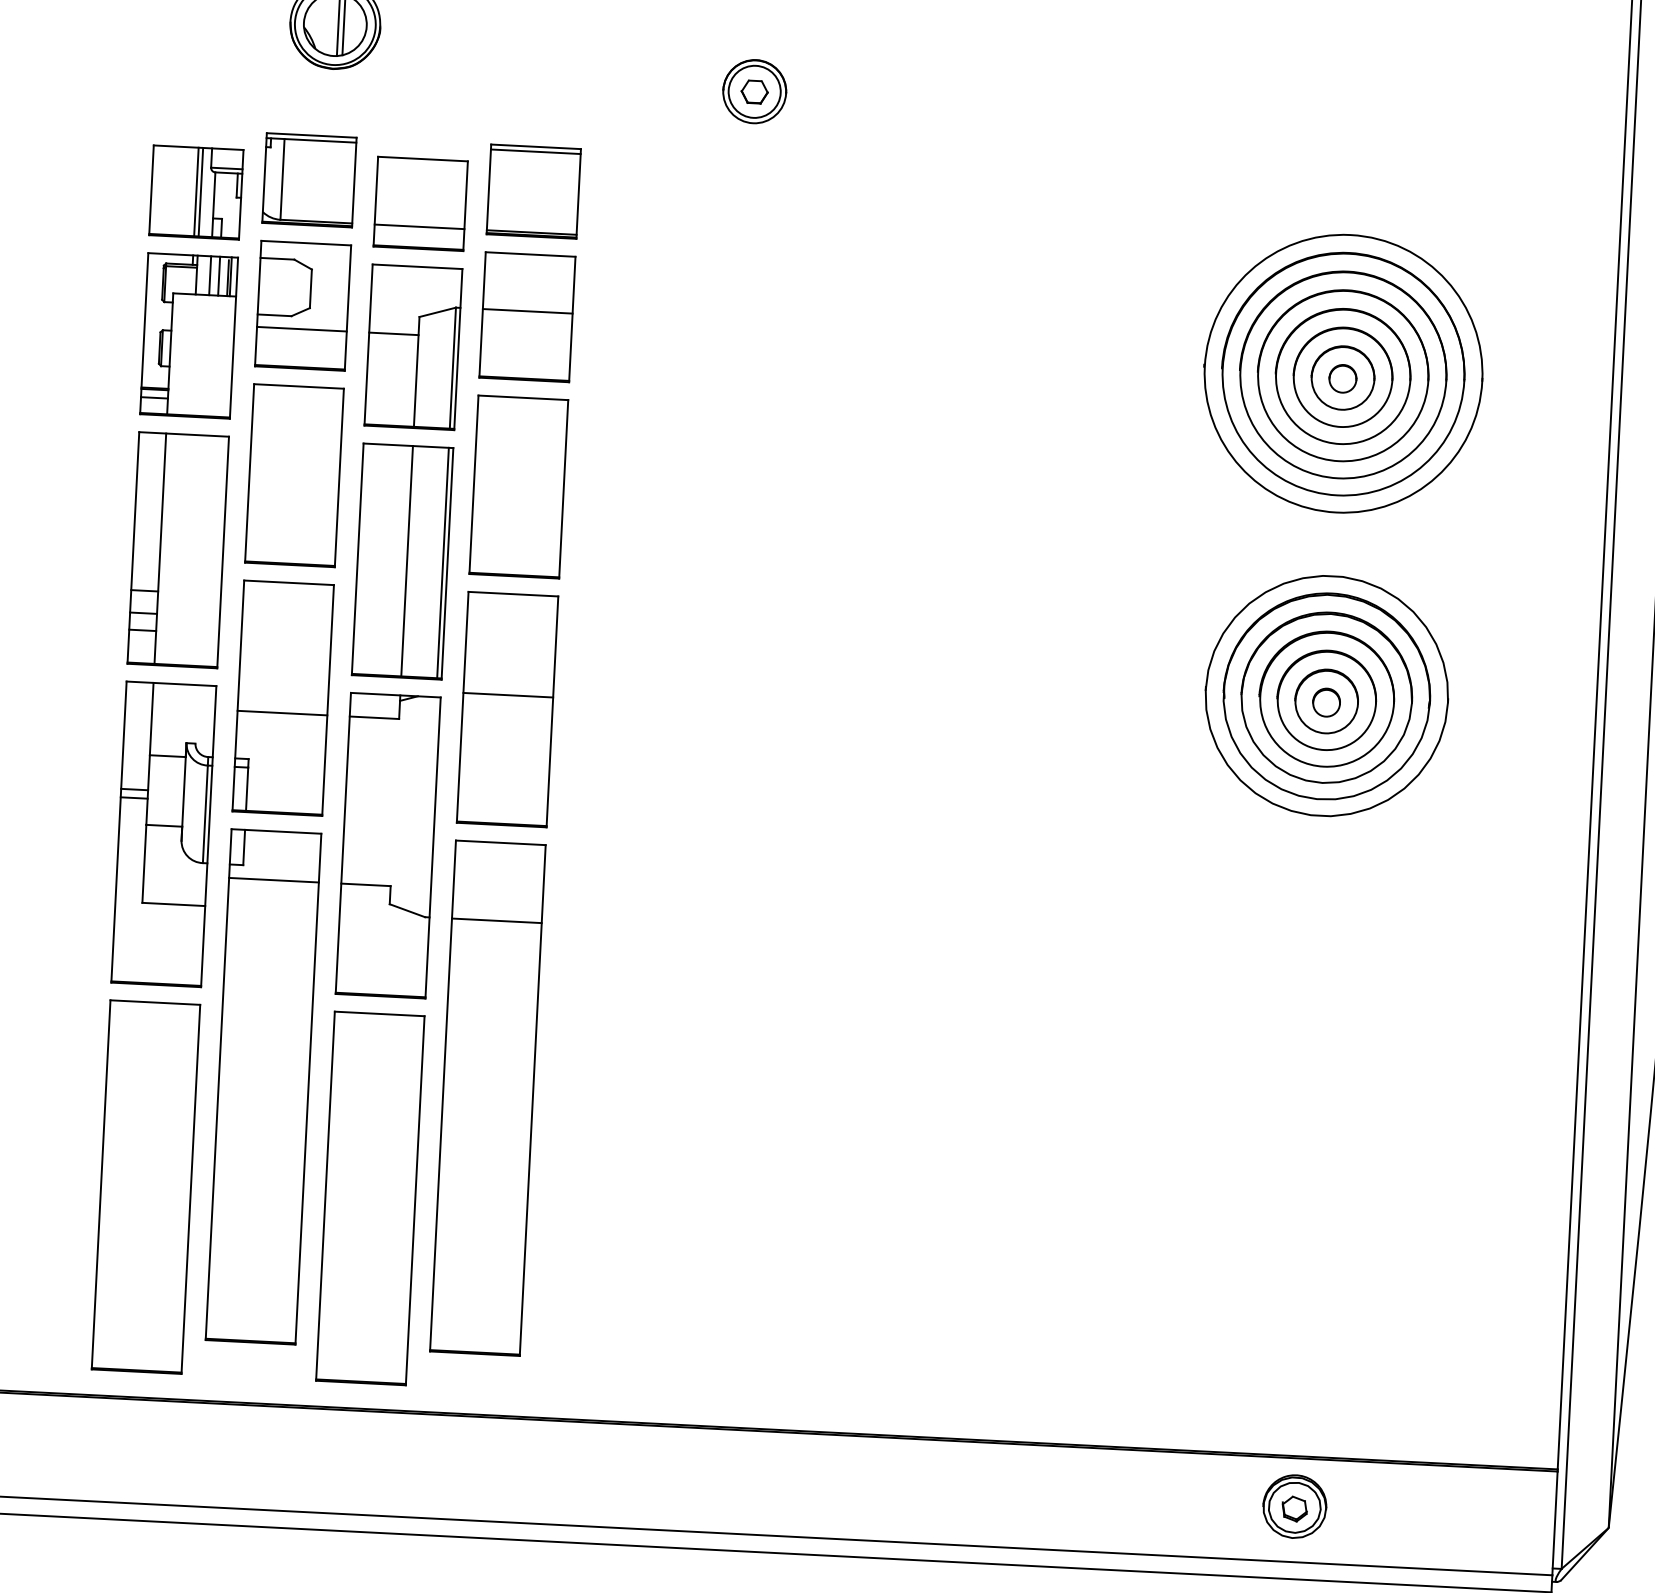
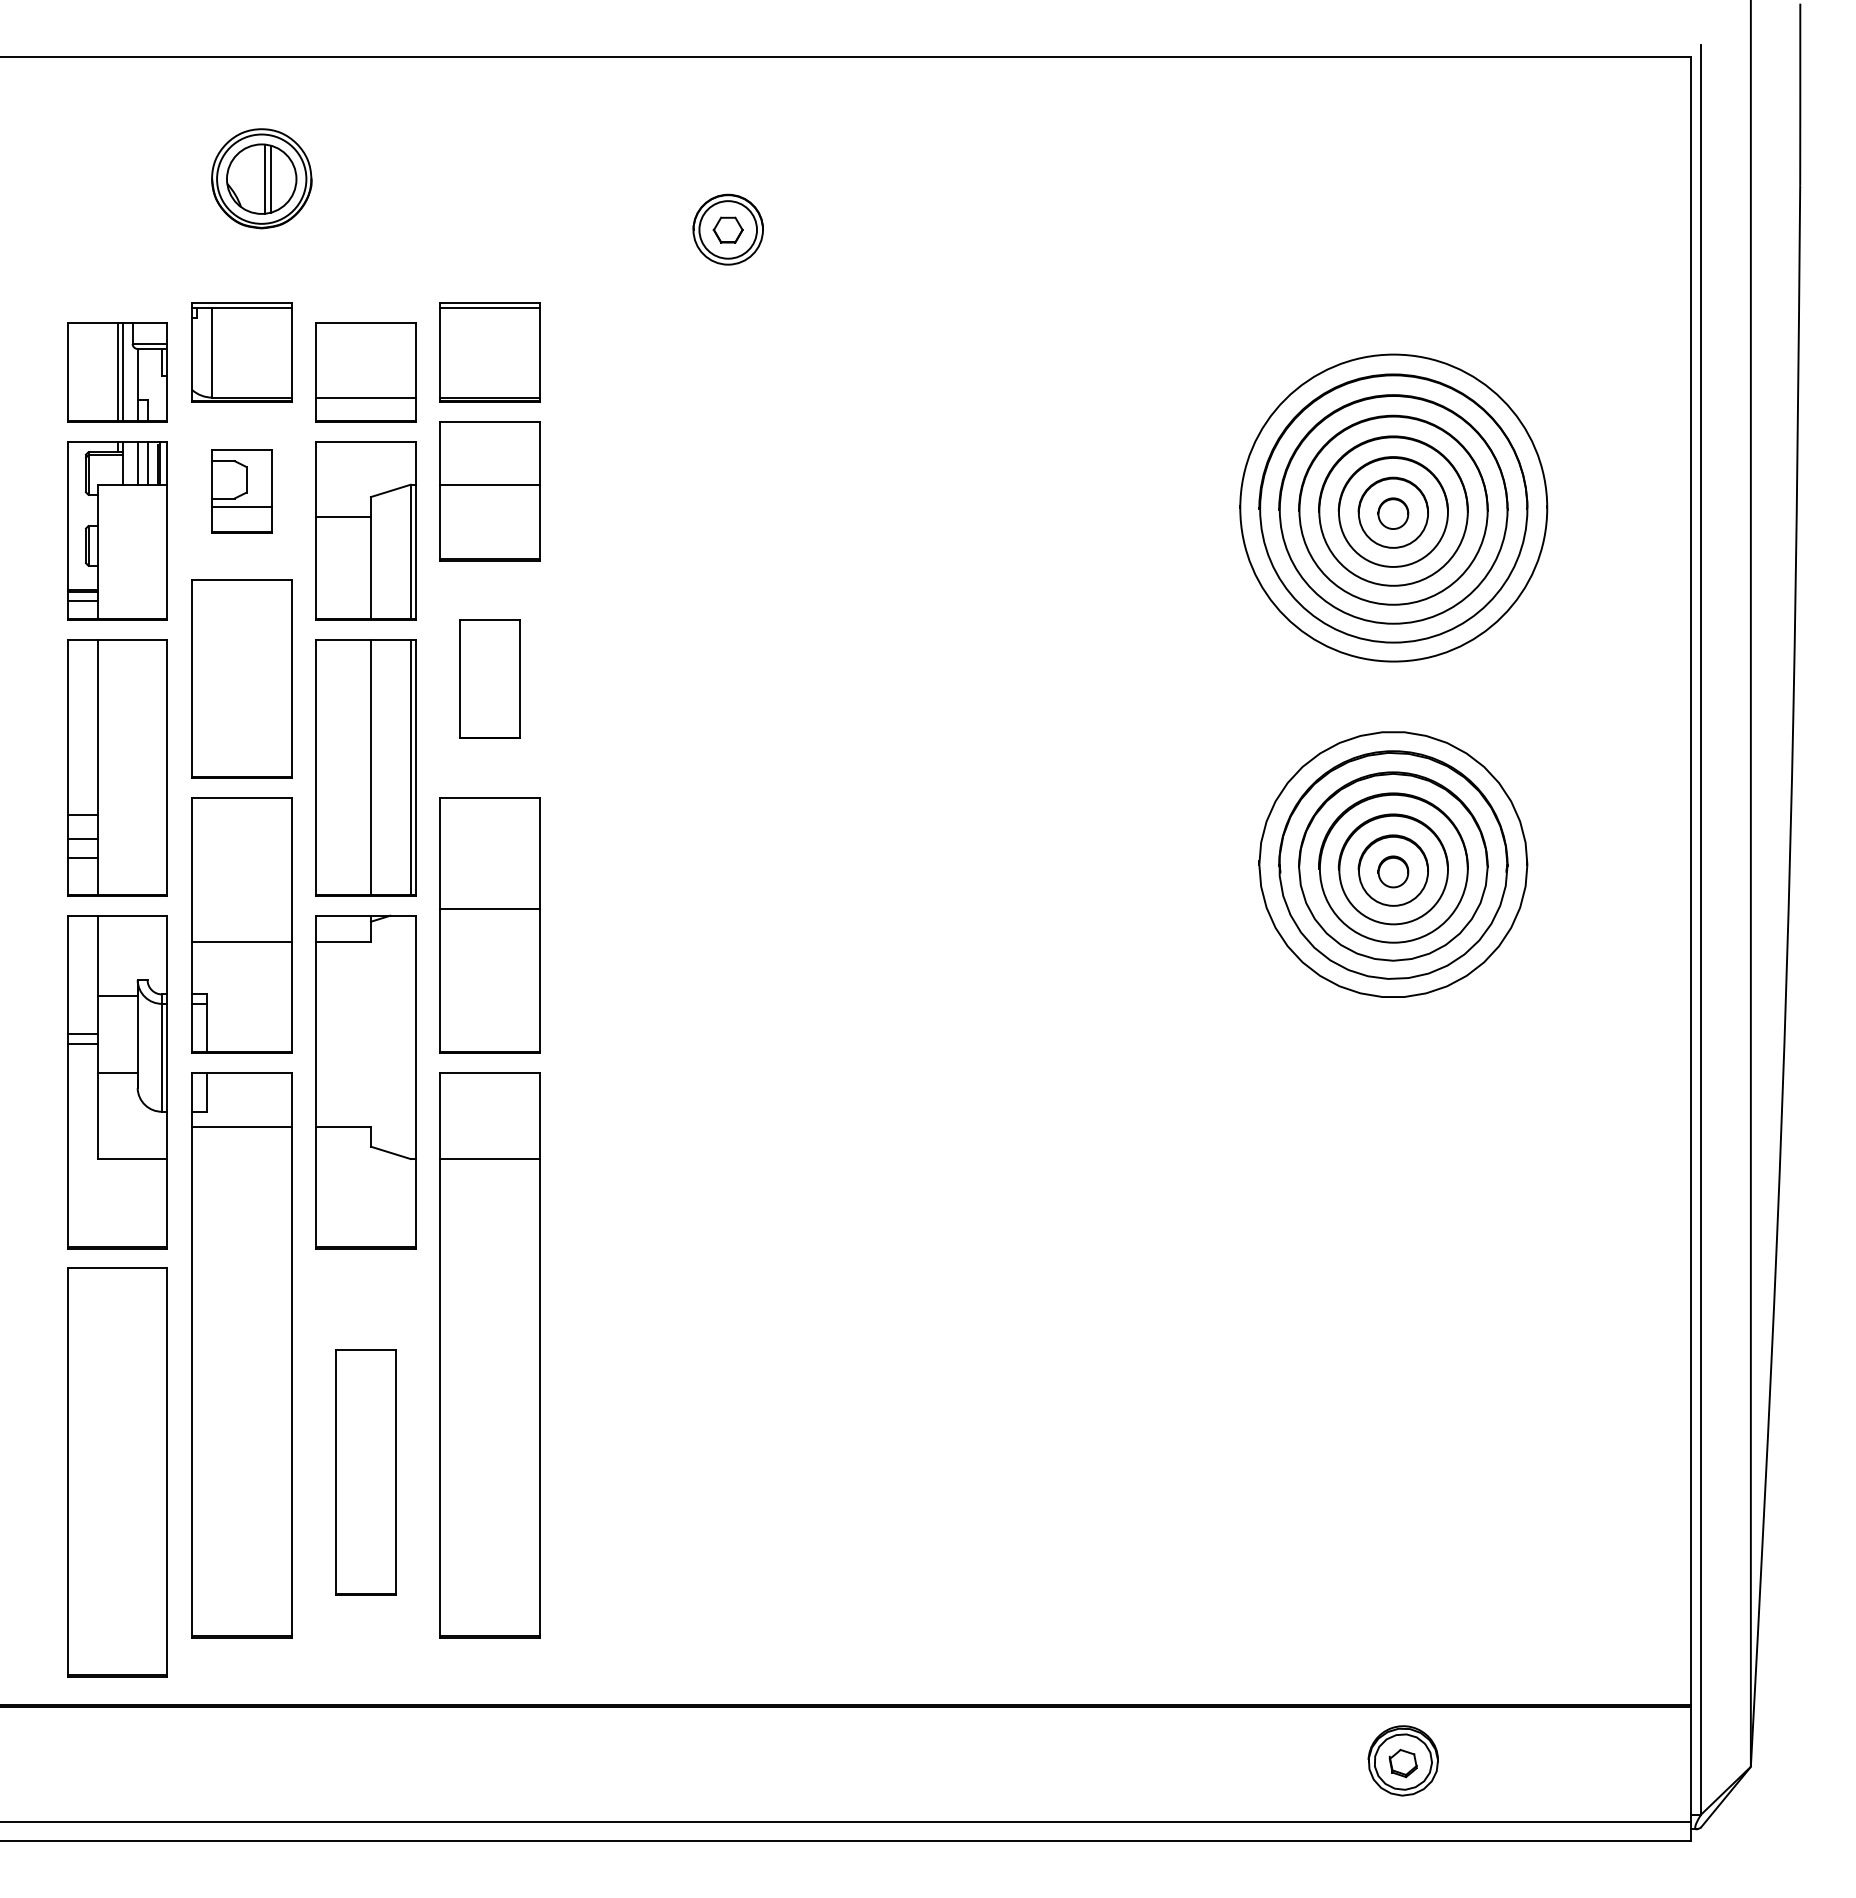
part: (302, 306) -> (241, 491), size x0.6
part: (518, 486) -> (489, 678), size x0.6
part: (369, 1198) -> (365, 1472), size x0.6

